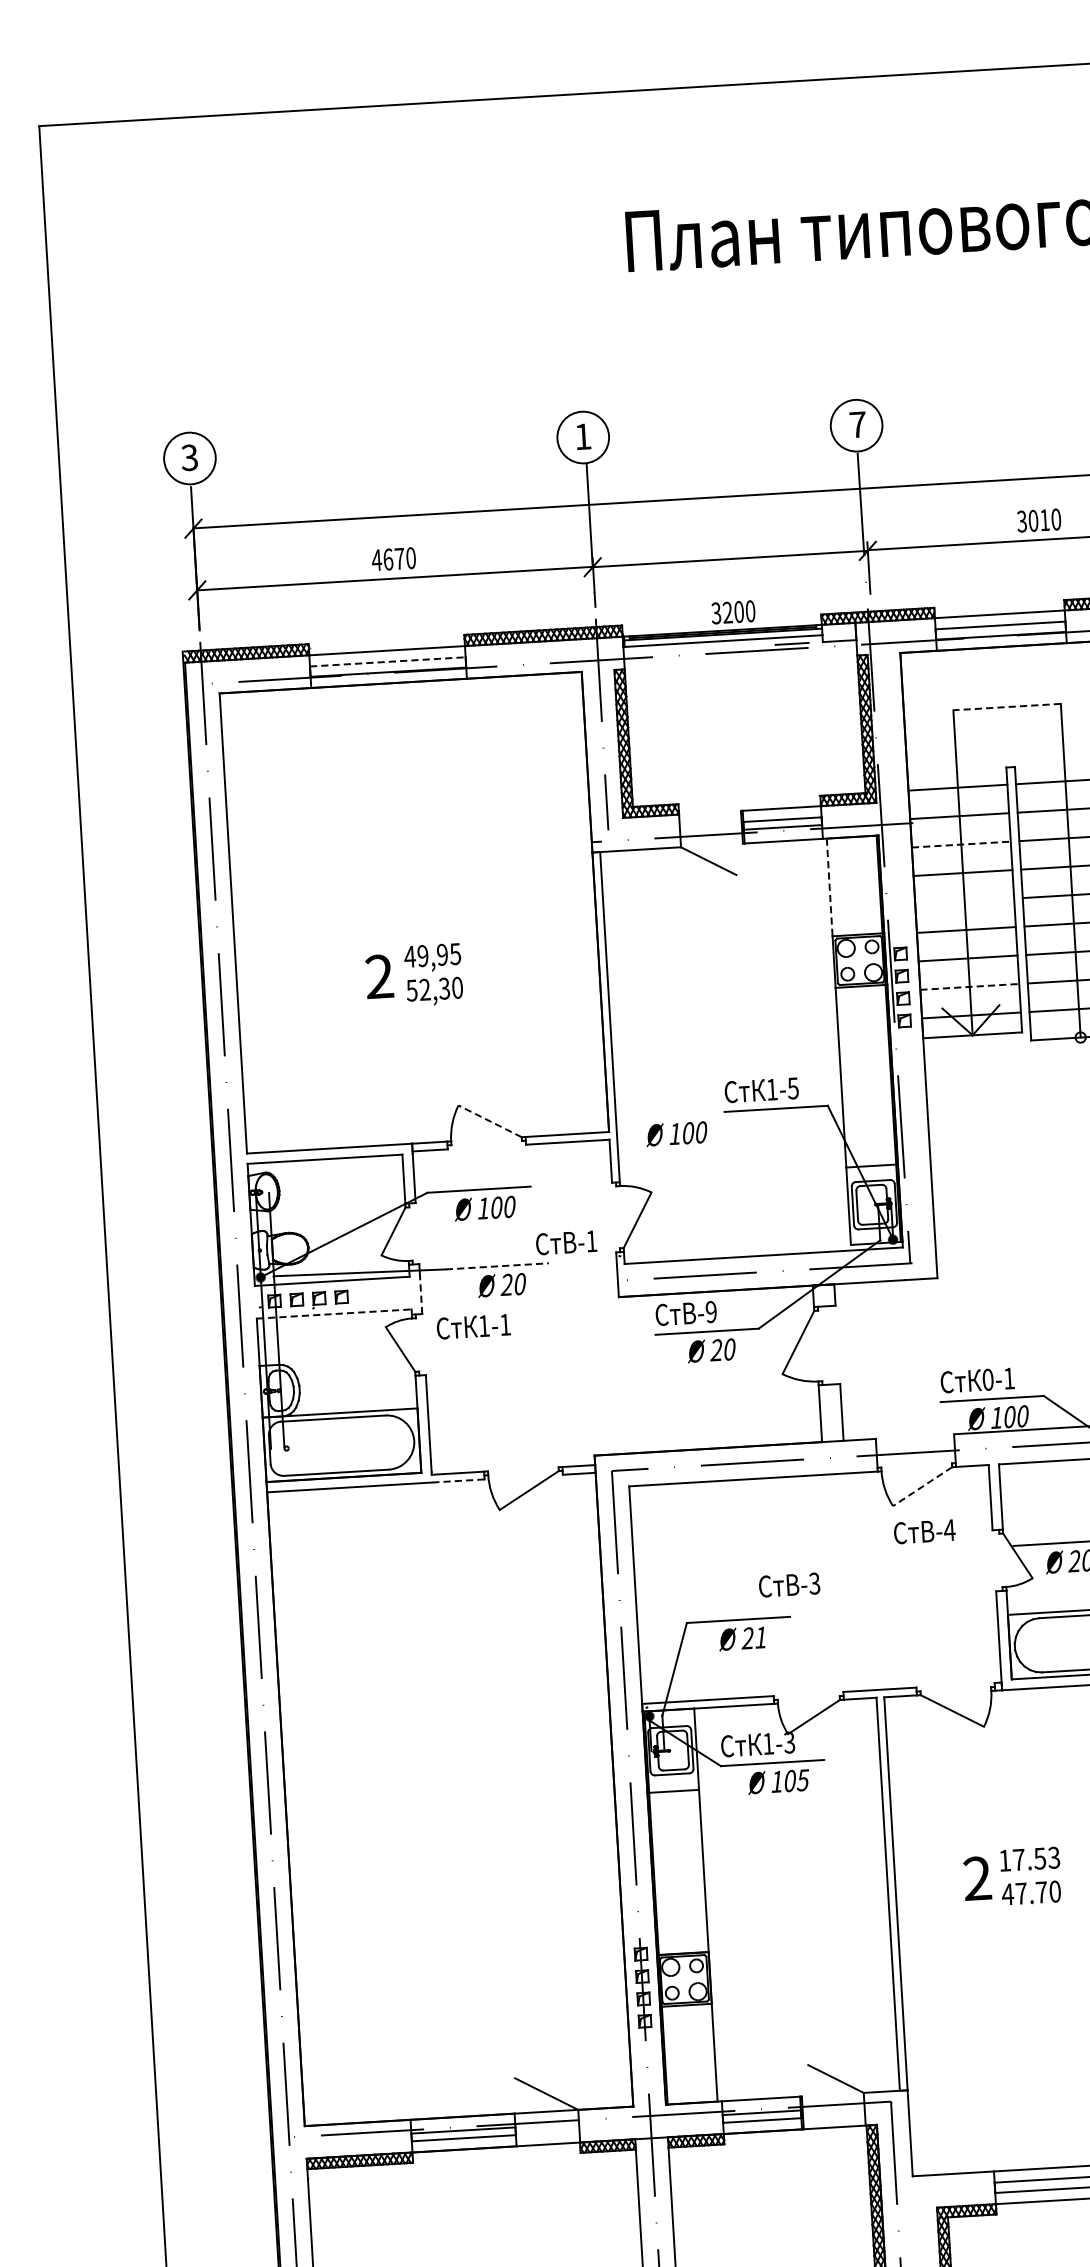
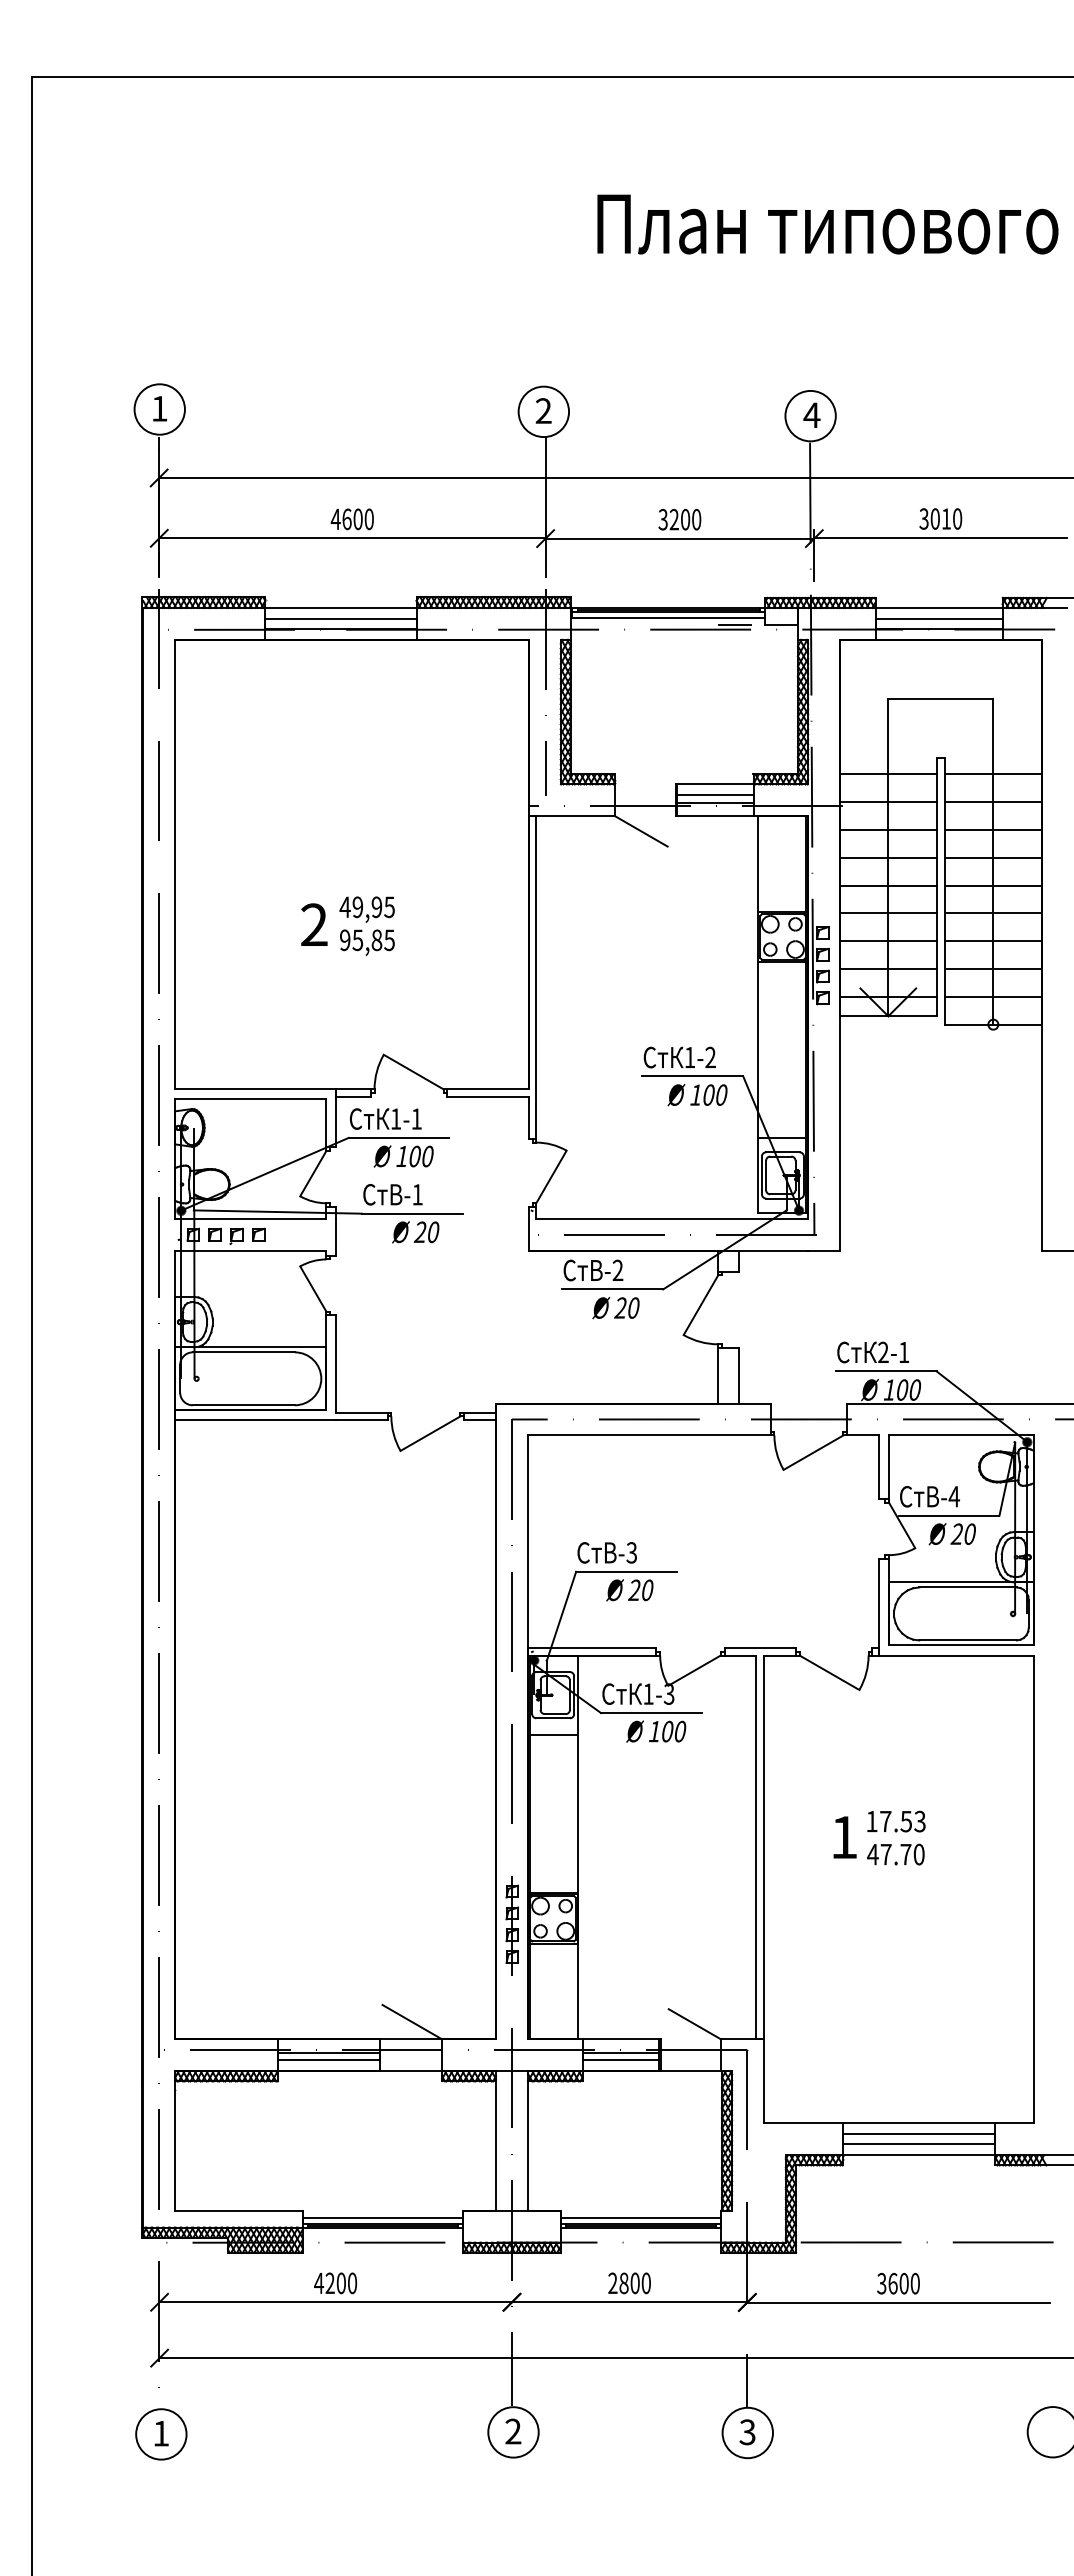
text: (857, 423) -> (811, 414), 7 -> 4
text: (582, 436) -> (543, 410), 1 -> 2
text: (189, 457) -> (159, 408), 3 -> 1
text: (1038, 520) -> (940, 518), moved
text: (399, 559) -> (357, 519), 4670 -> 4600
text: (732, 612) -> (679, 519), moved
line: (388, 661) -> (341, 618), dashed -> solid
line: (1006, 706) -> (940, 698), dashed -> solid
line: (961, 844) -> (888, 829), dashed -> solid
line: (829, 887) -> (757, 864), dashed -> solid
line: (964, 901) -> (888, 885), added
line: (969, 986) -> (888, 968), dashed -> solid
text: (433, 989) -> (366, 940), 52,30 -> 95,85
text: (793, 1088) -> (710, 1057), 1-5 -> 1-2
line: (489, 1120) -> (413, 1071), dashed -> solid
text: (676, 1134) -> (697, 1095), moved
text: (566, 1242) -> (392, 1194), moved
line: (497, 1266) -> (412, 1213), dashed -> solid
line: (421, 1295) -> (336, 1237), dashed -> solid
text: (710, 1312) -> (617, 1270), -9 -> -2
line: (333, 1313) -> (250, 1250), dashed -> solid
text: (473, 1326) -> (385, 1118), moved
text: (988, 1379) -> (883, 1352), 0-1 -> 2-1
line: (458, 1481) -> (362, 1420), dashed -> solid
line: (922, 1486) -> (813, 1452), dashed -> solid
text: (924, 1531) -> (929, 1496), moved
text: (788, 1584) -> (606, 1552), moved
text: (761, 1637) -> (647, 1590), 21 -> 20
text: (802, 1780) -> (679, 1731), 105 -> 100
text: (977, 1877) -> (844, 1836), 2 -> 1

